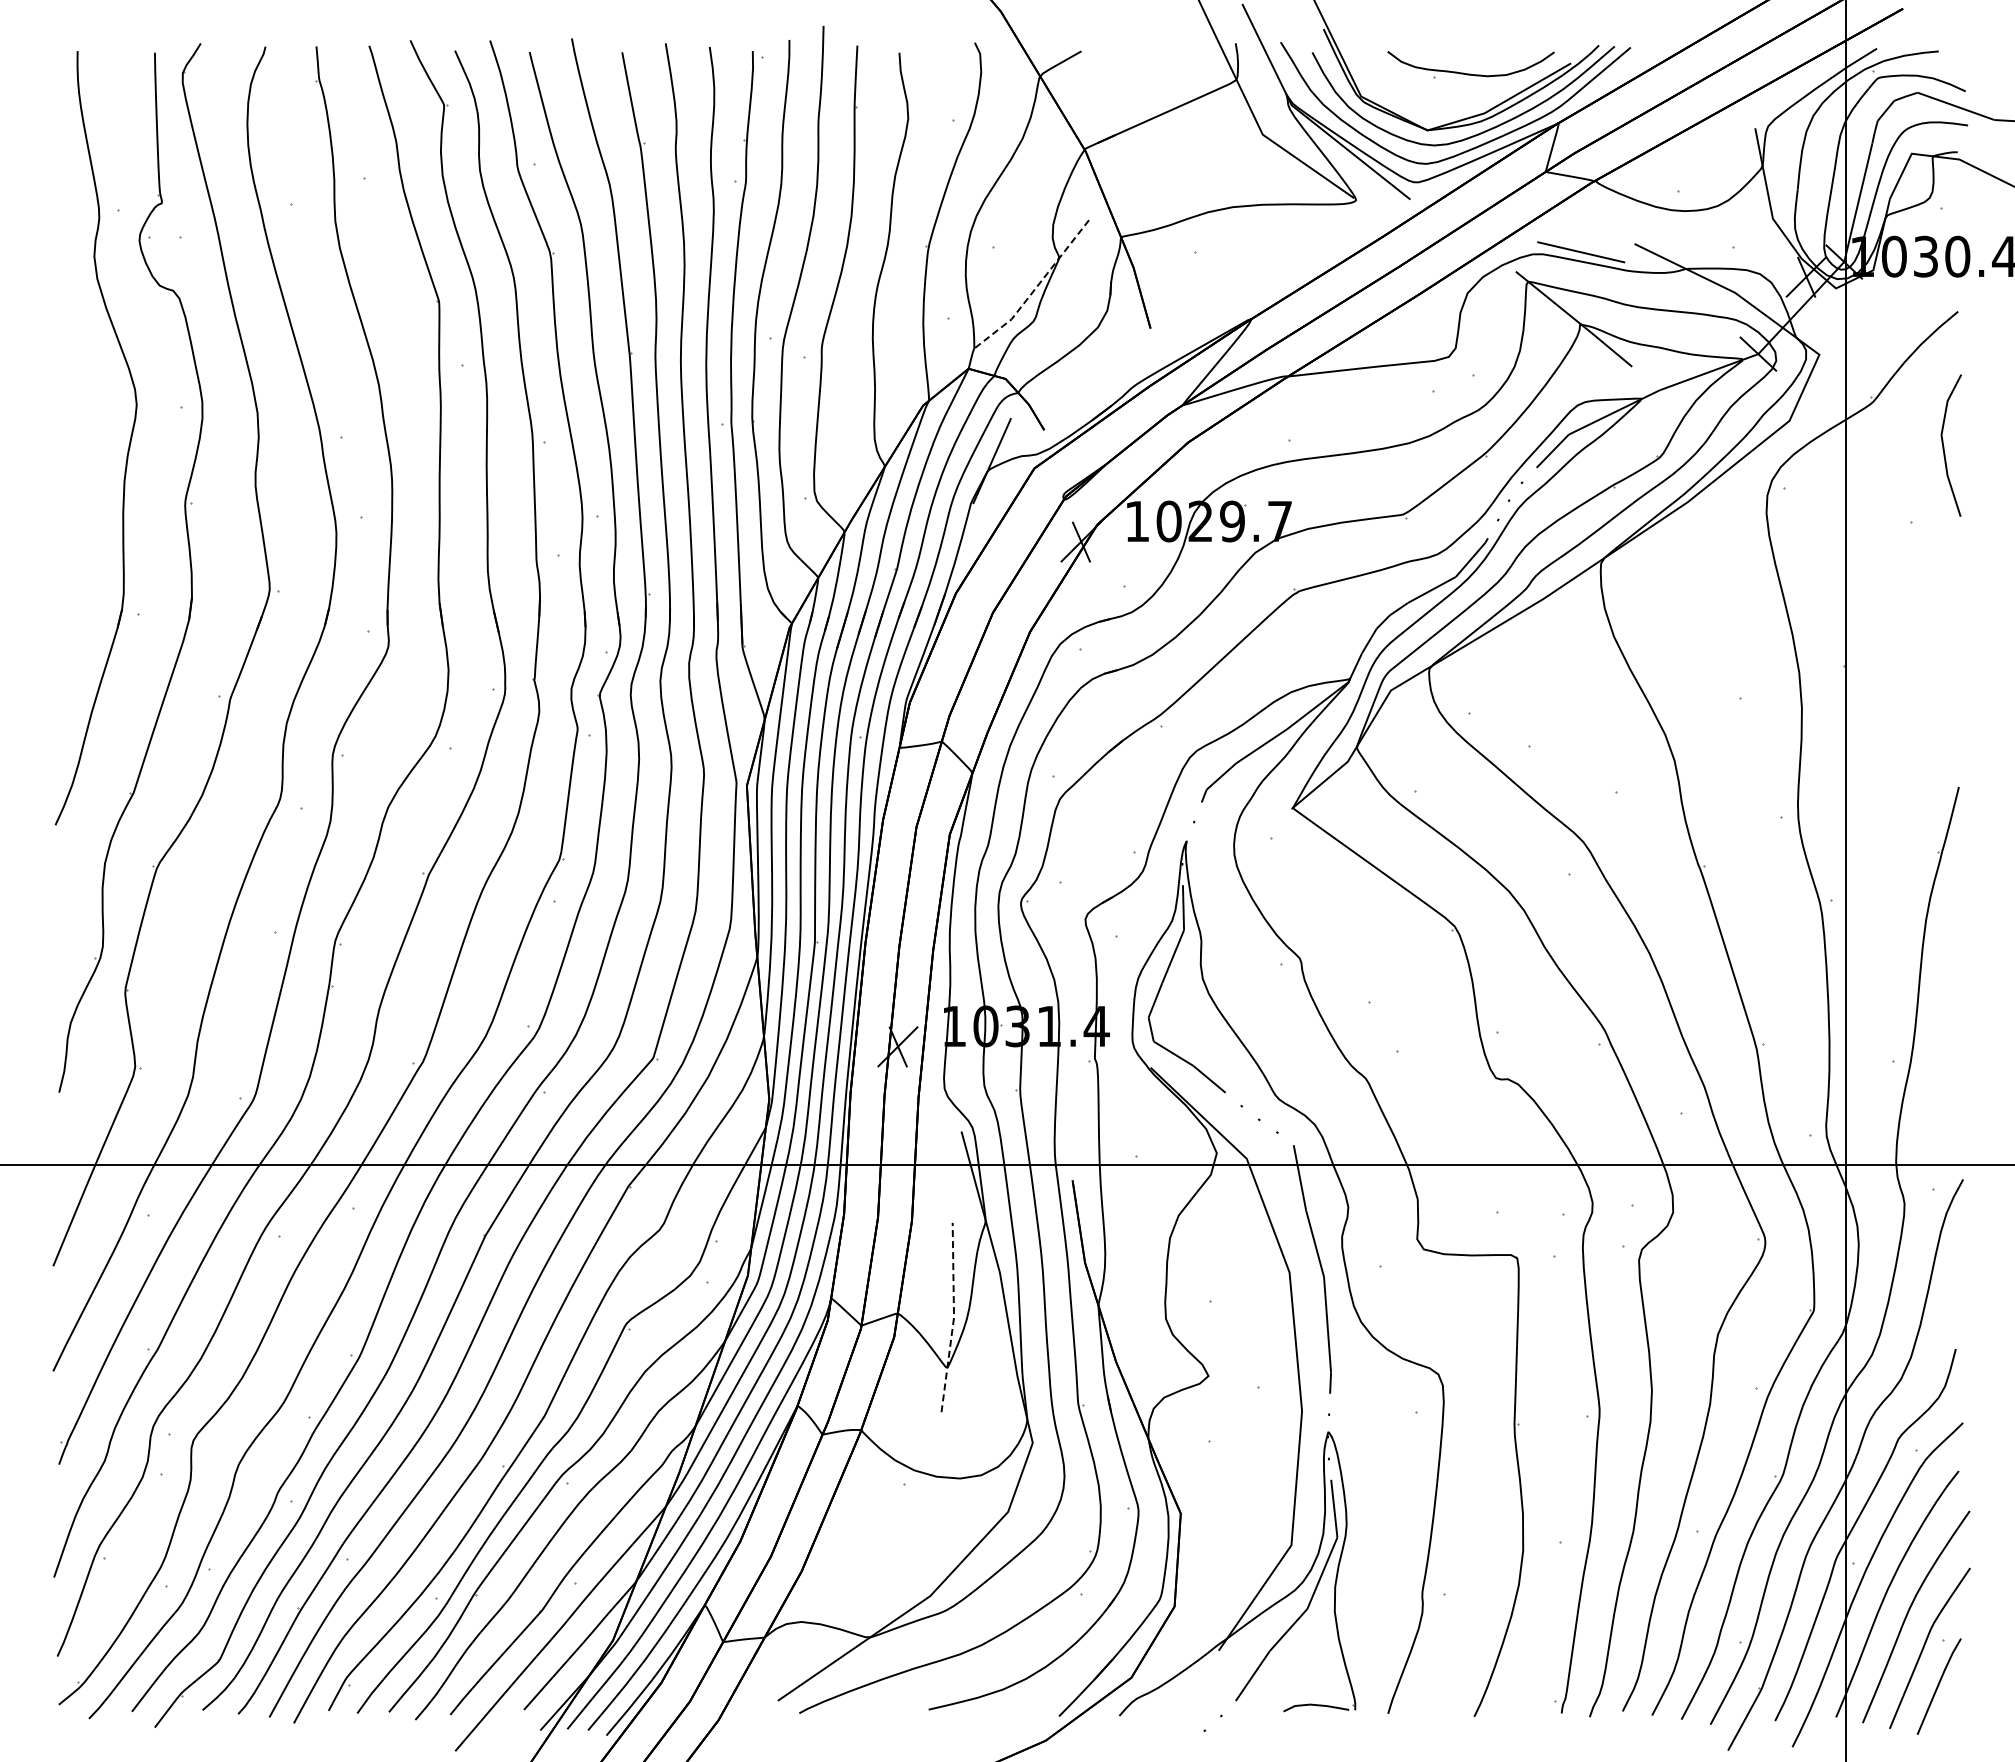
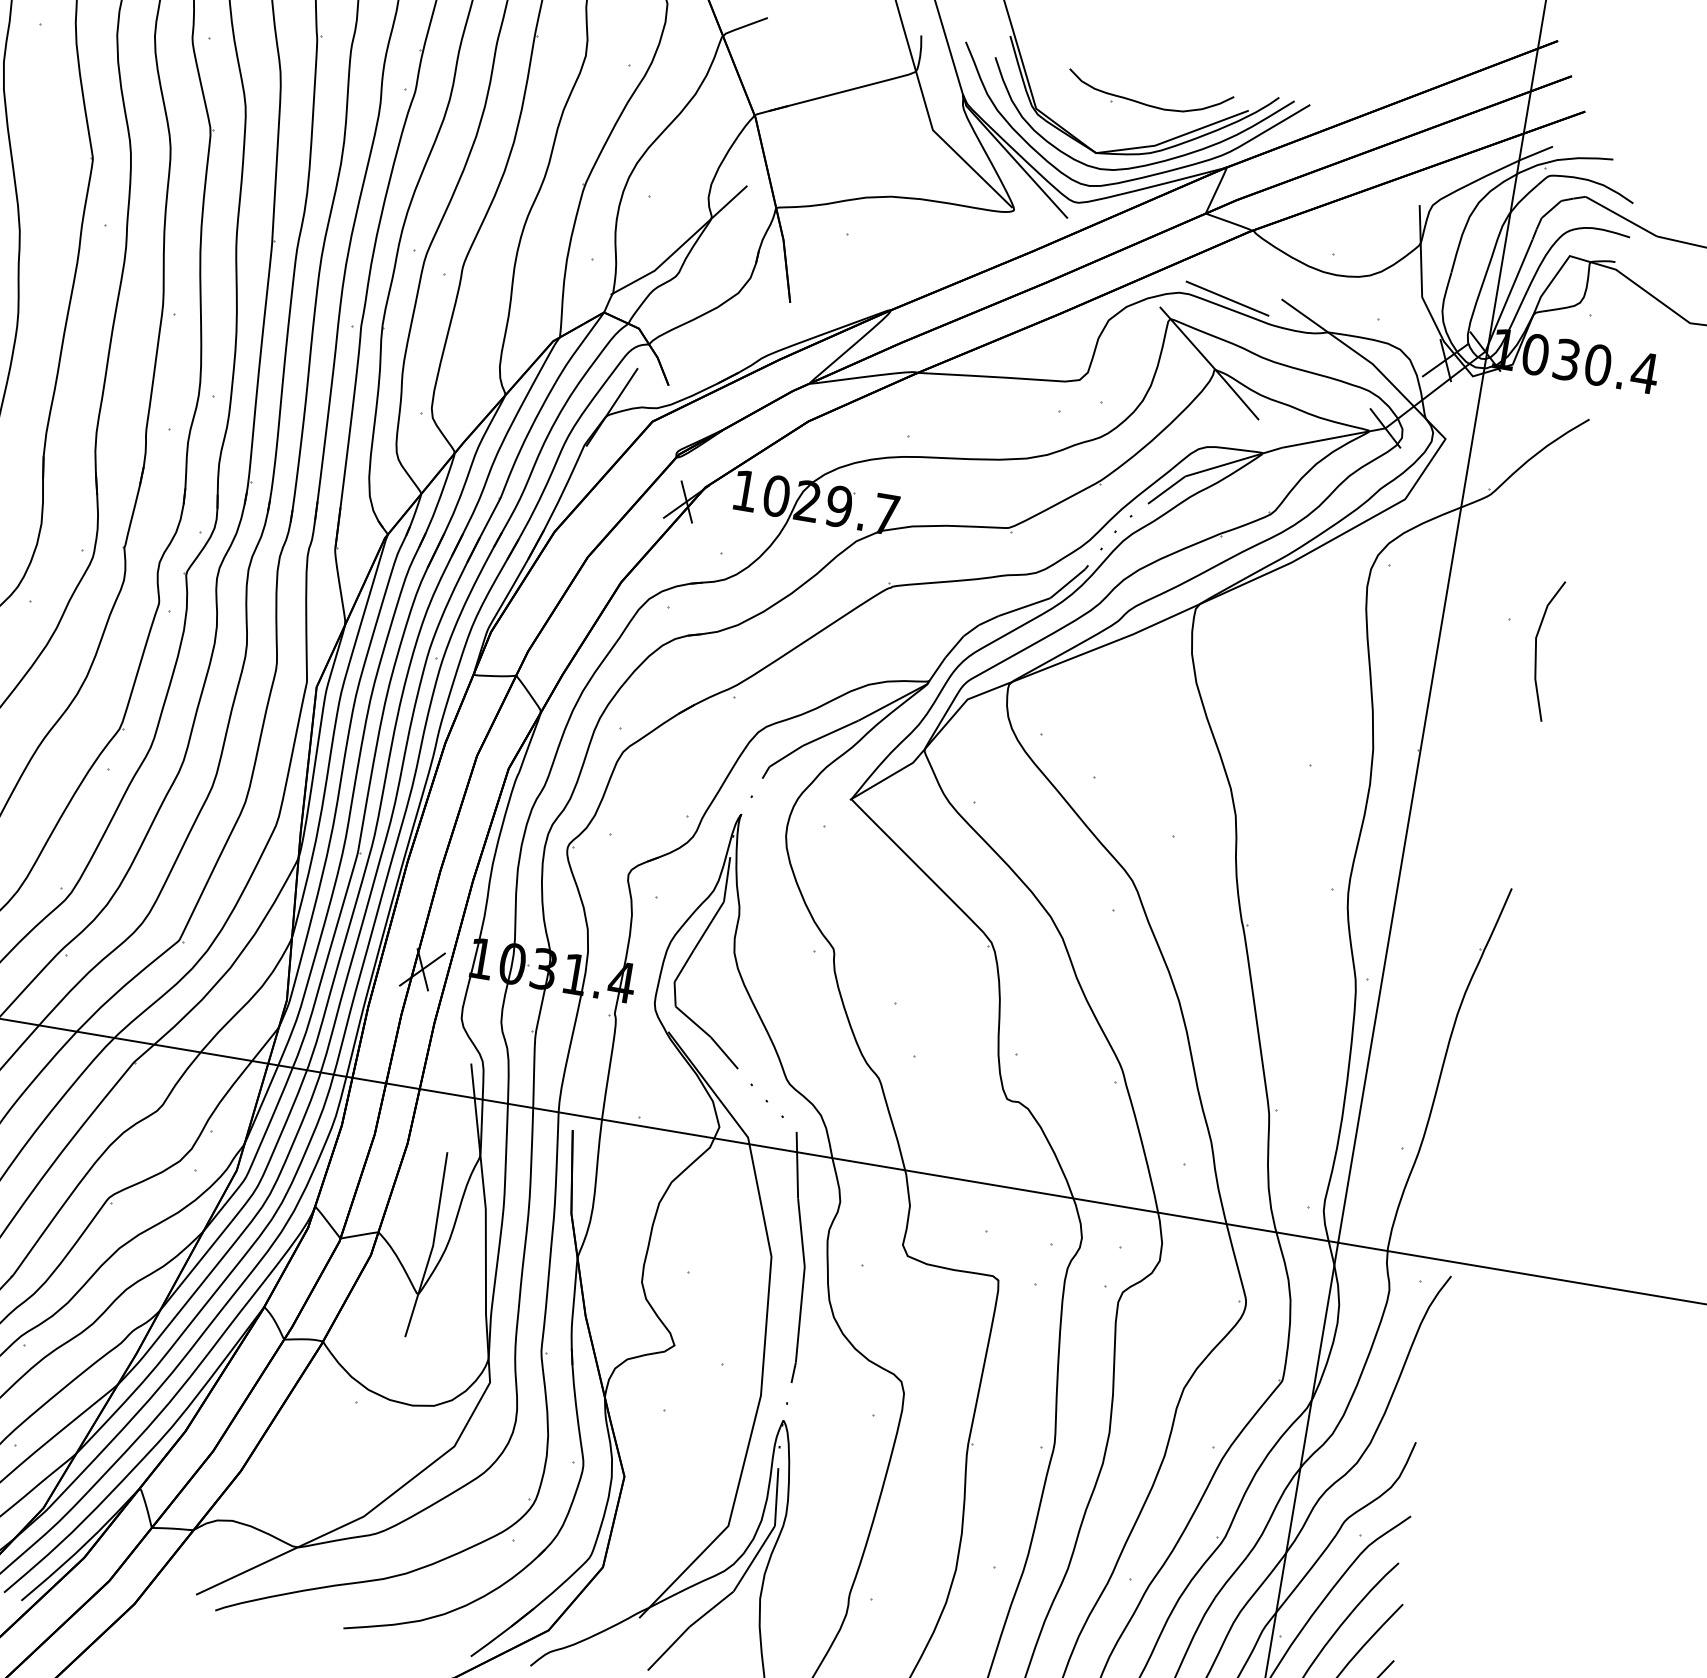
line: (1034, 290) -> (682, 246), dashed -> solid
line: (1944, 446) -> (1537, 649), moved
line: (954, 1317) -> (433, 1245), dashed -> solid

